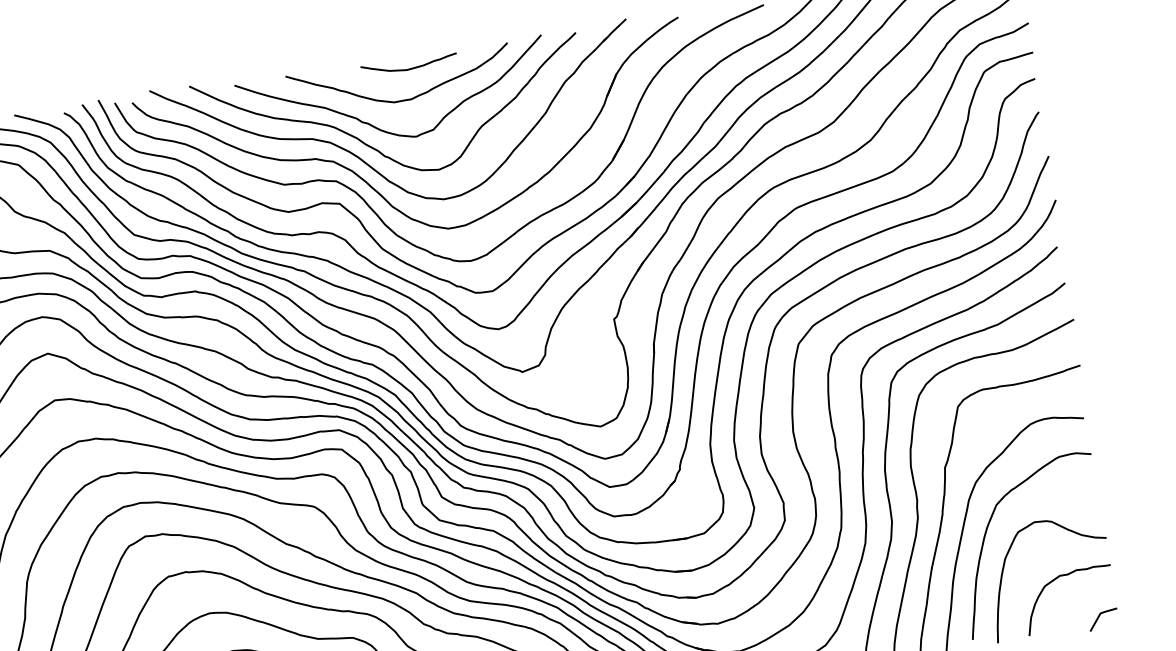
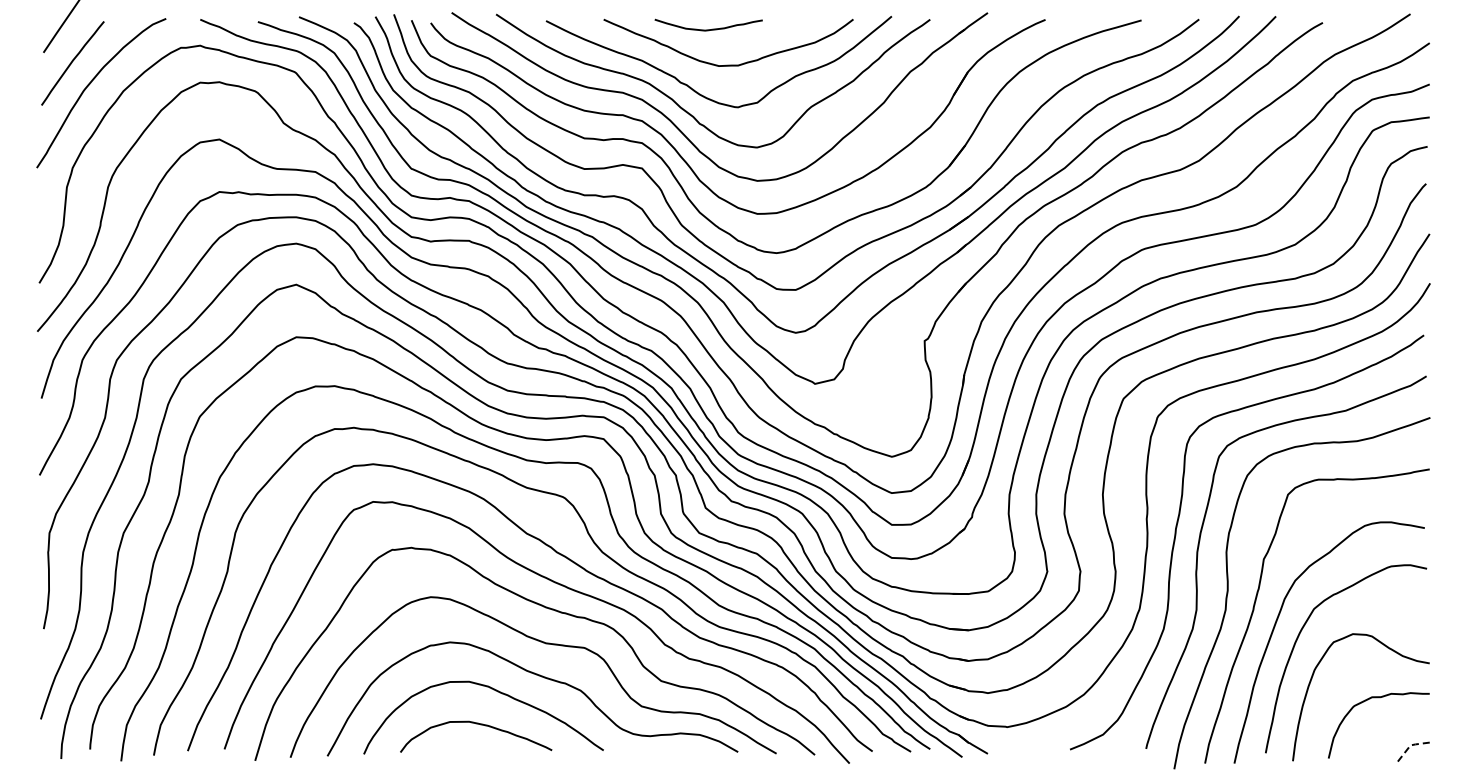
curve: (409, 68) -> (708, 29), moved
line: (1099, 614) -> (1409, 746), solid -> dashed

